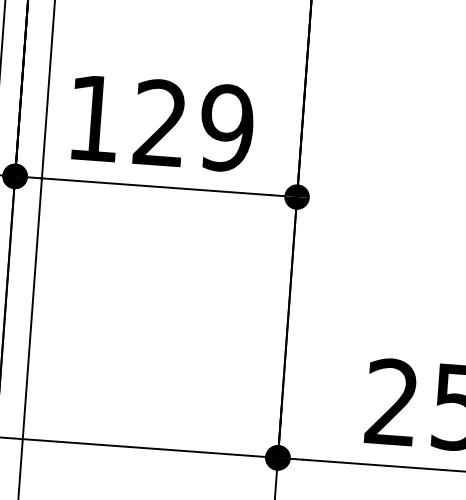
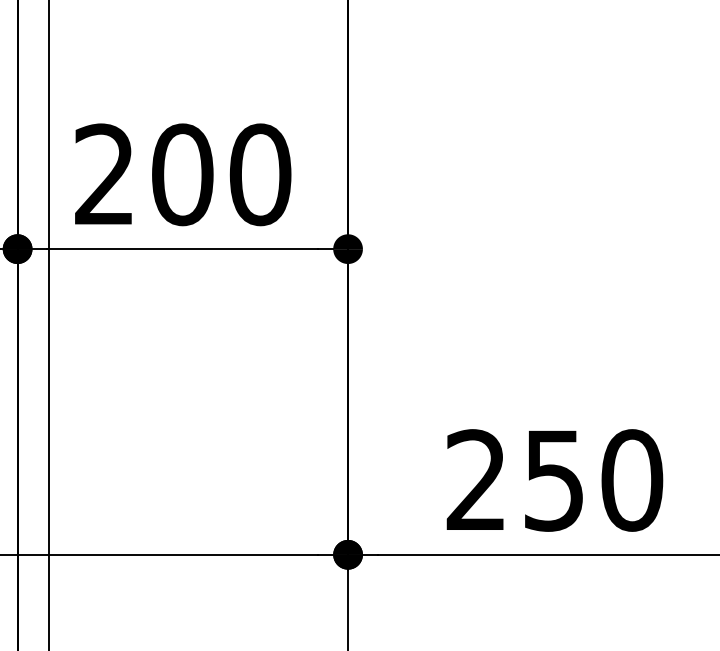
text: (161, 123) -> (183, 174), 129 -> 200

